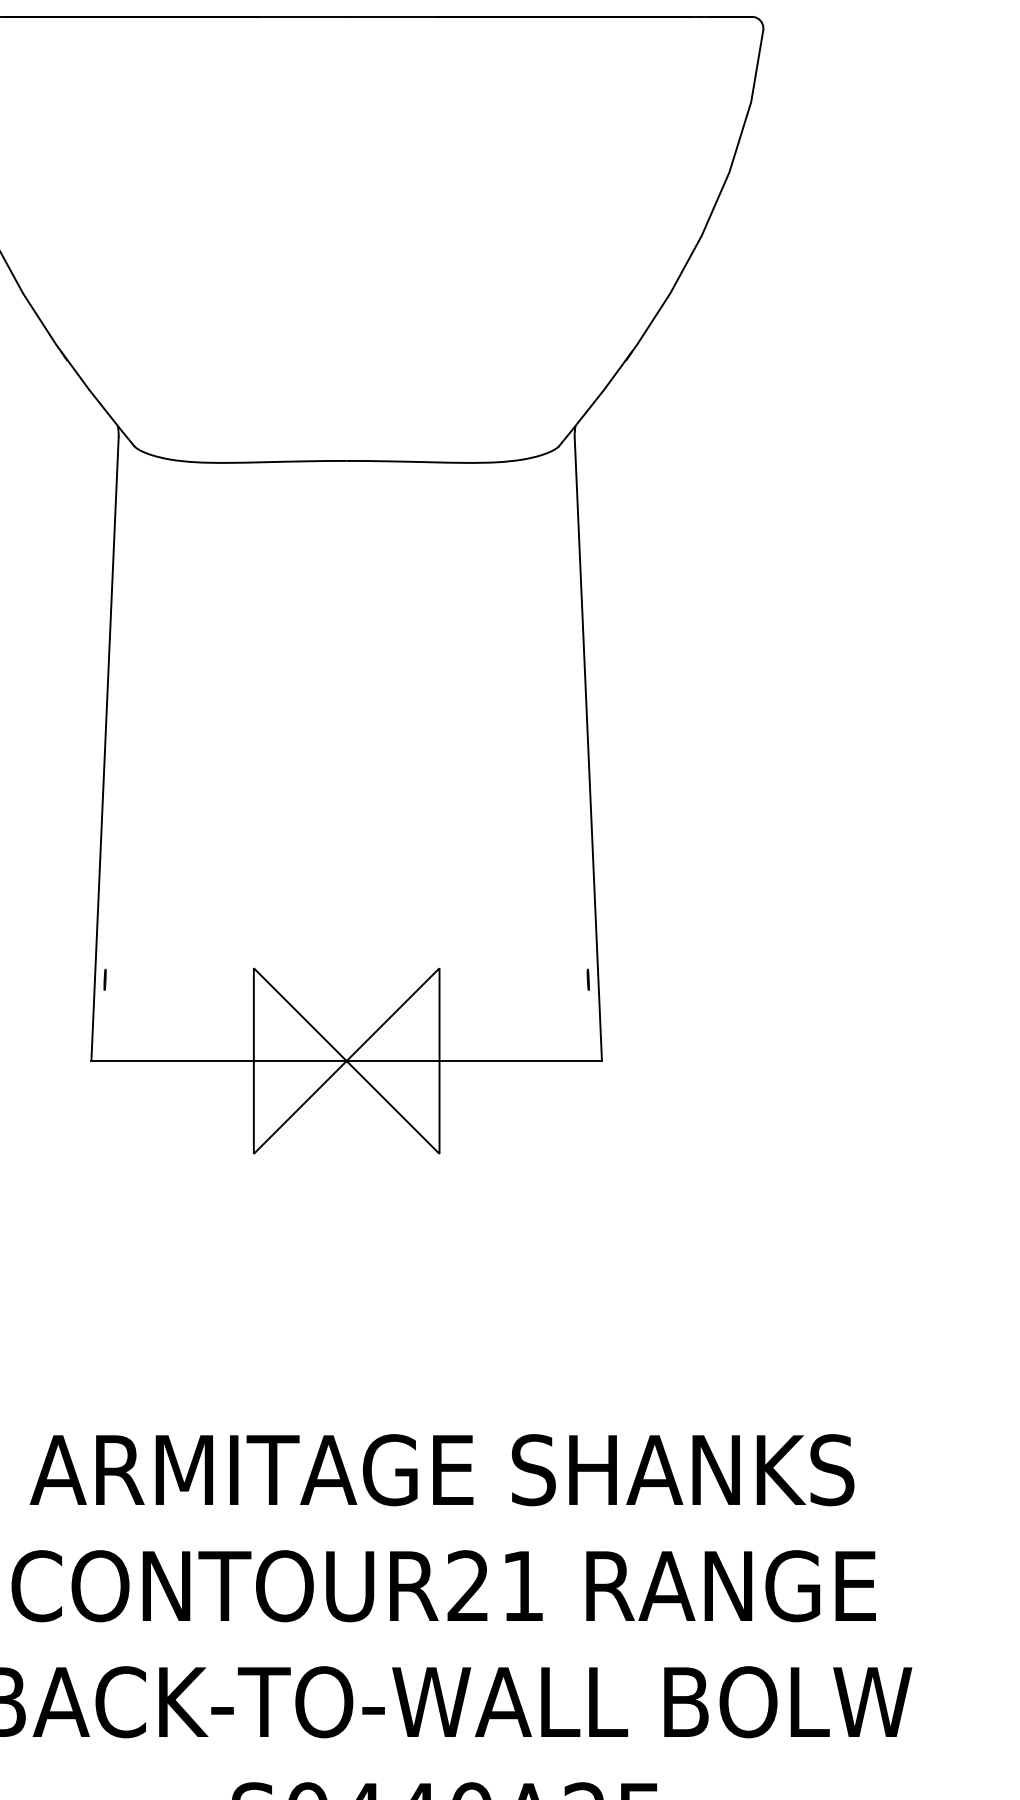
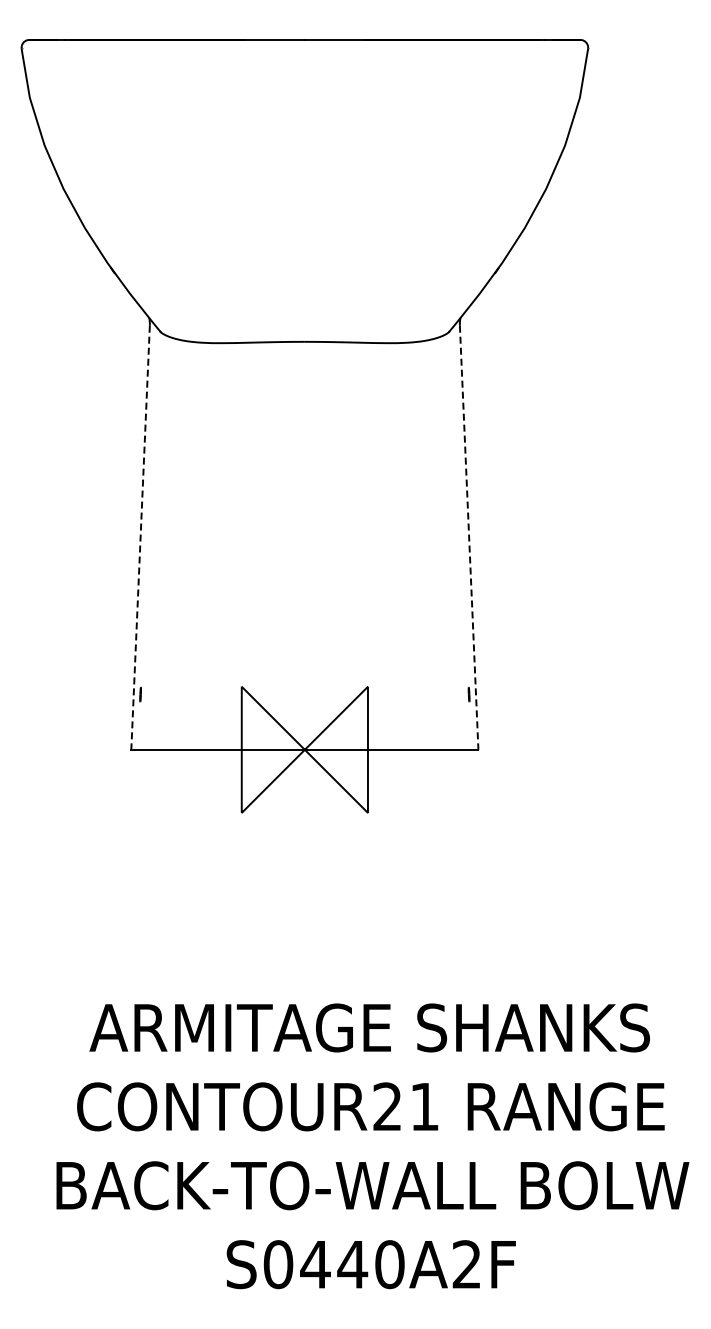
line: (104, 750) -> (140, 538), solid -> dashed
line: (588, 750) -> (469, 538), solid -> dashed

